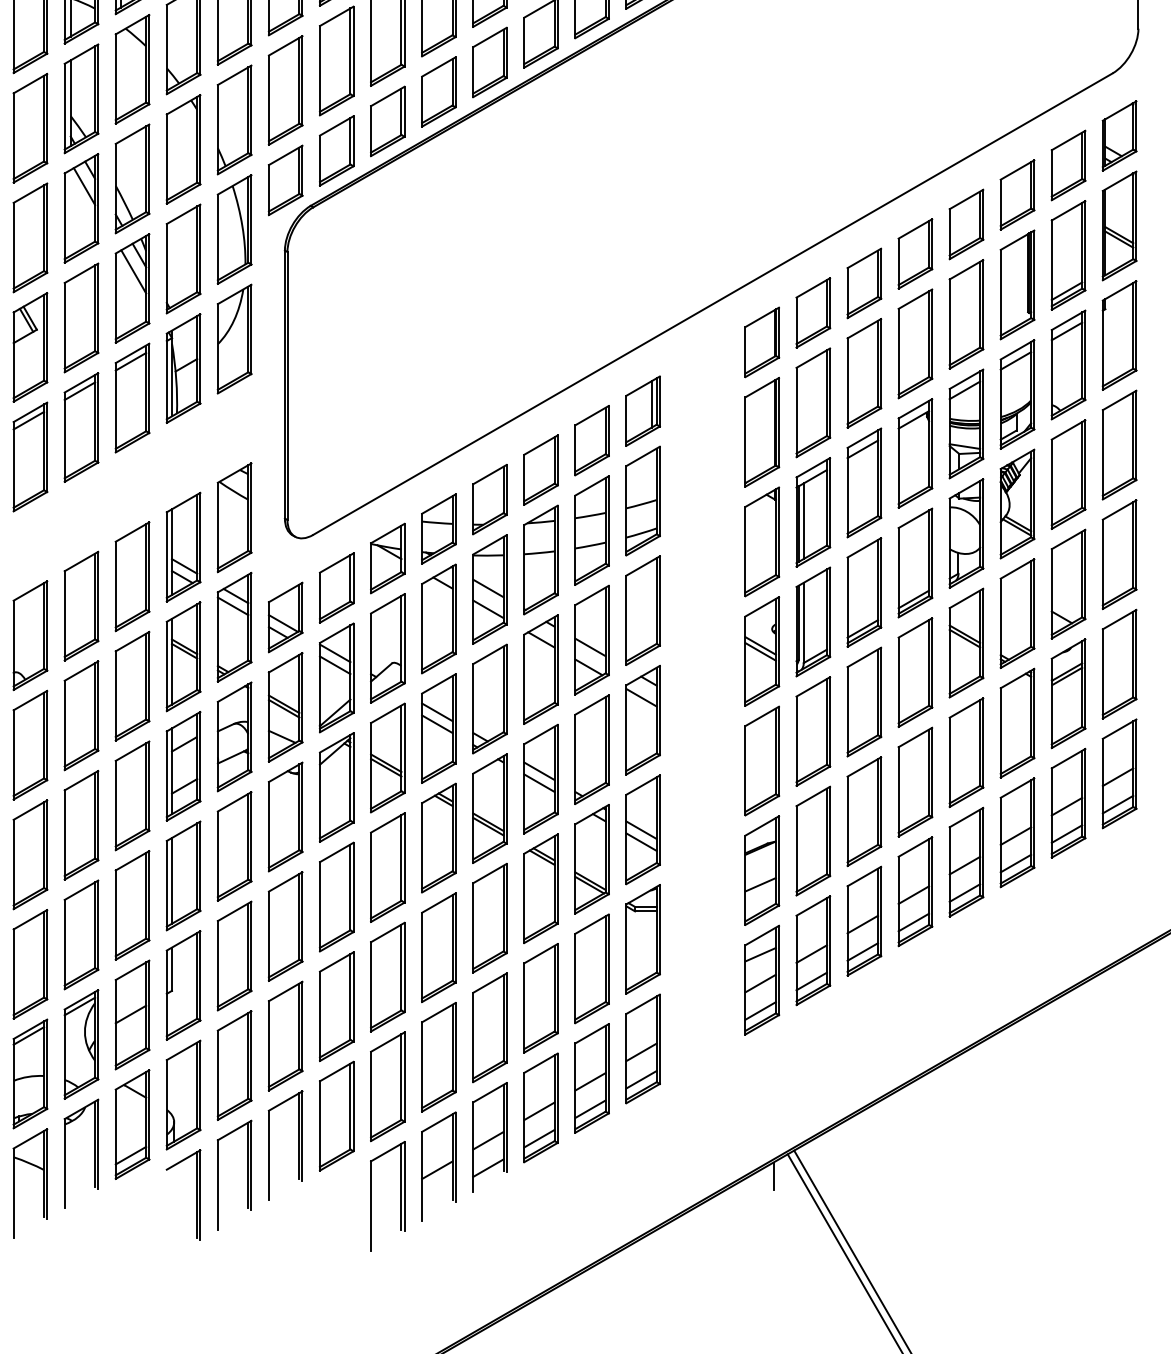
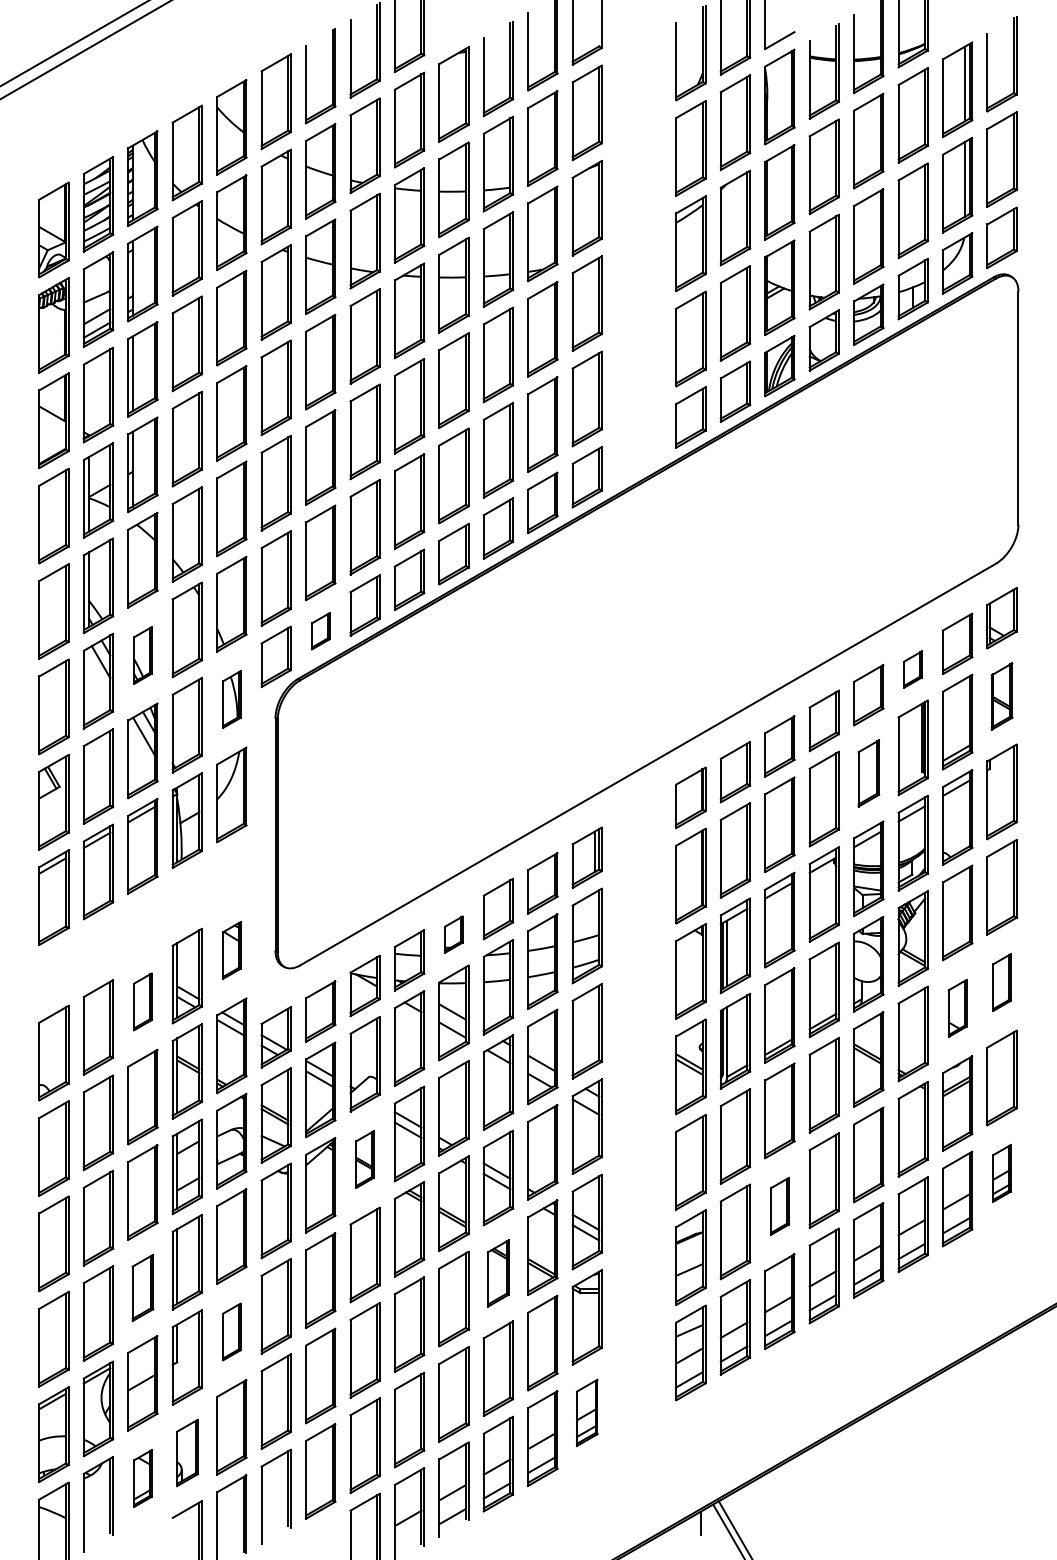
part: (336, 151) -> (320, 631), size x0.6
part: (132, 178) -> (142, 655), size x0.6
part: (1016, 194) -> (912, 669), size x0.6
part: (1118, 225) -> (1001, 696), size x0.7
part: (234, 229) -> (231, 699), size x0.6
part: (966, 314) -> (868, 773), size x0.7
part: (489, 499) -> (453, 934), size x0.6
part: (234, 517) -> (231, 950), size x0.6
part: (1118, 554) -> (1001, 982), size x0.6
part: (132, 576) -> (142, 1001), size x0.6
part: (1068, 584) -> (957, 1008), size x0.6
part: (387, 757) -> (364, 1159), size x0.6
part: (1118, 773) -> (1001, 1173), size x0.6
part: (863, 811) -> (779, 1206), size x0.6
part: (541, 888) -> (498, 1273), size x0.7
part: (132, 904) -> (142, 1287), size x0.7
part: (234, 955) -> (231, 1331), size x0.6
part: (642, 1048) -> (586, 1412), size x0.7
part: (183, 1094) -> (187, 1452), size x0.7
part: (132, 1124) -> (142, 1478), size x0.6

